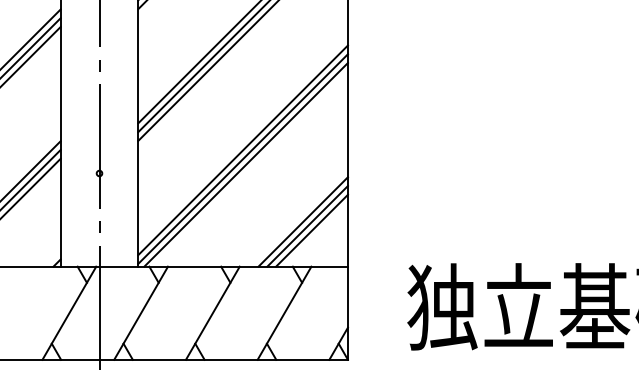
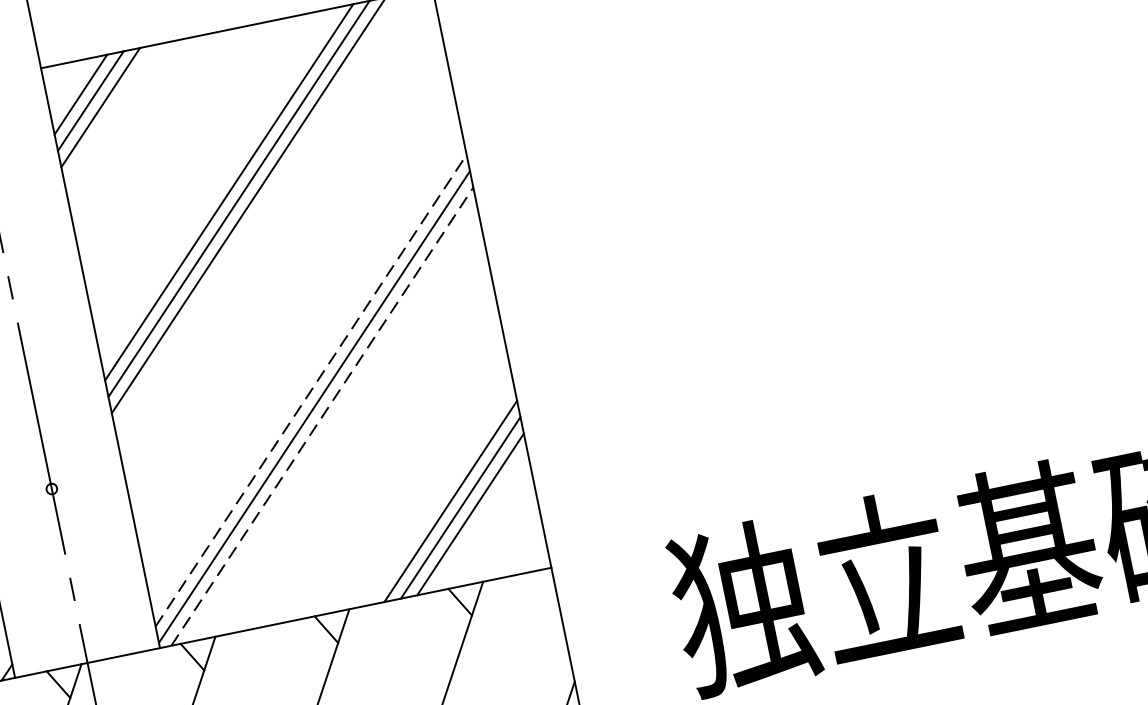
line: (243, 149) -> (311, 389), solid -> dashed
line: (246, 164) -> (322, 415), solid -> dashed

